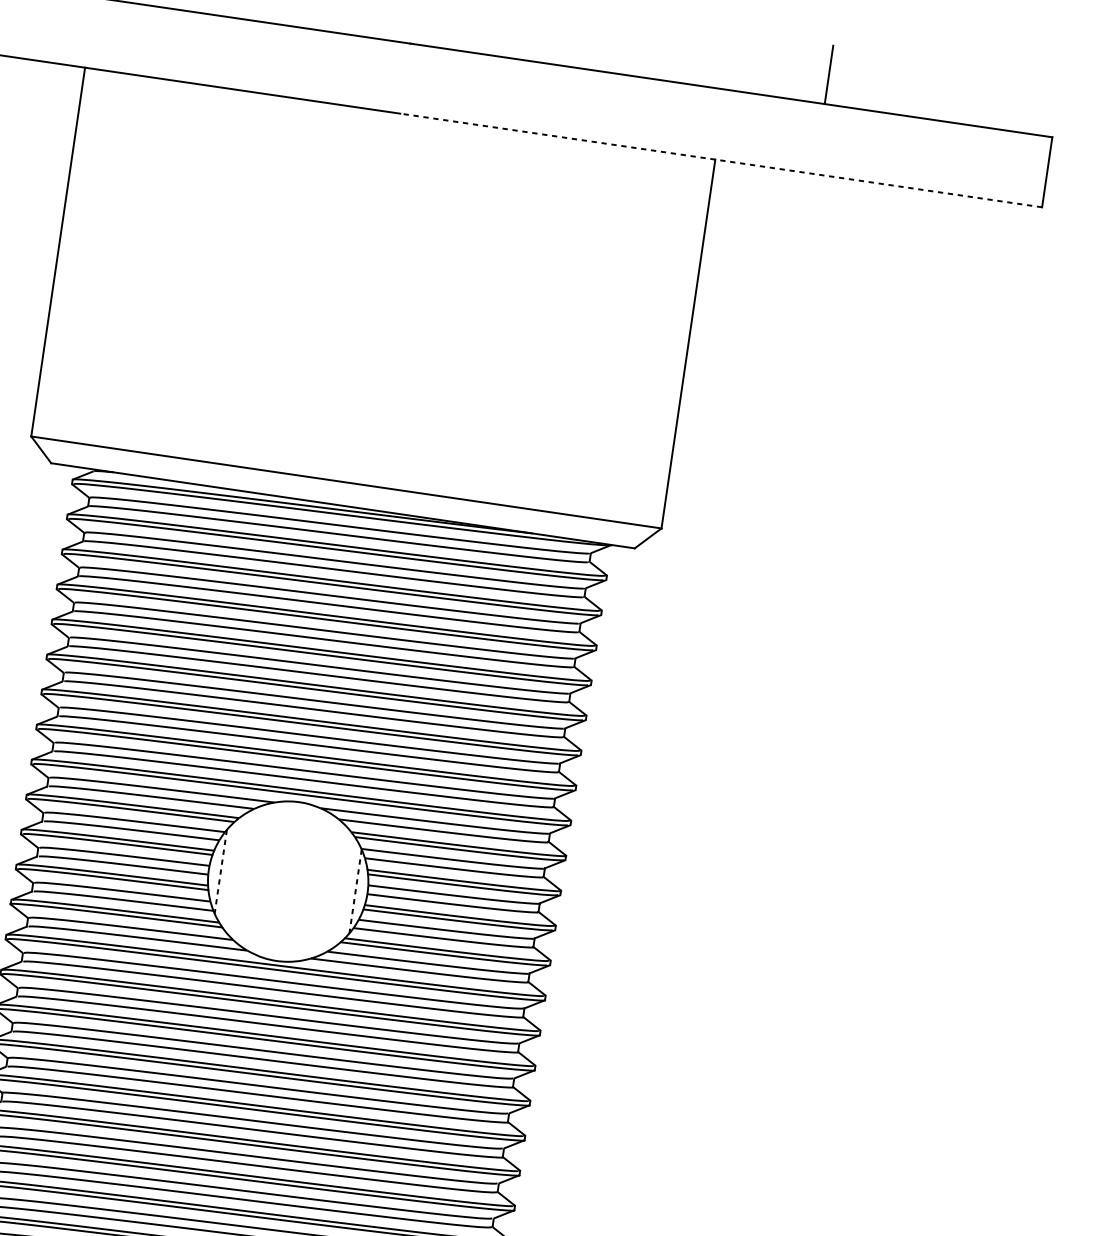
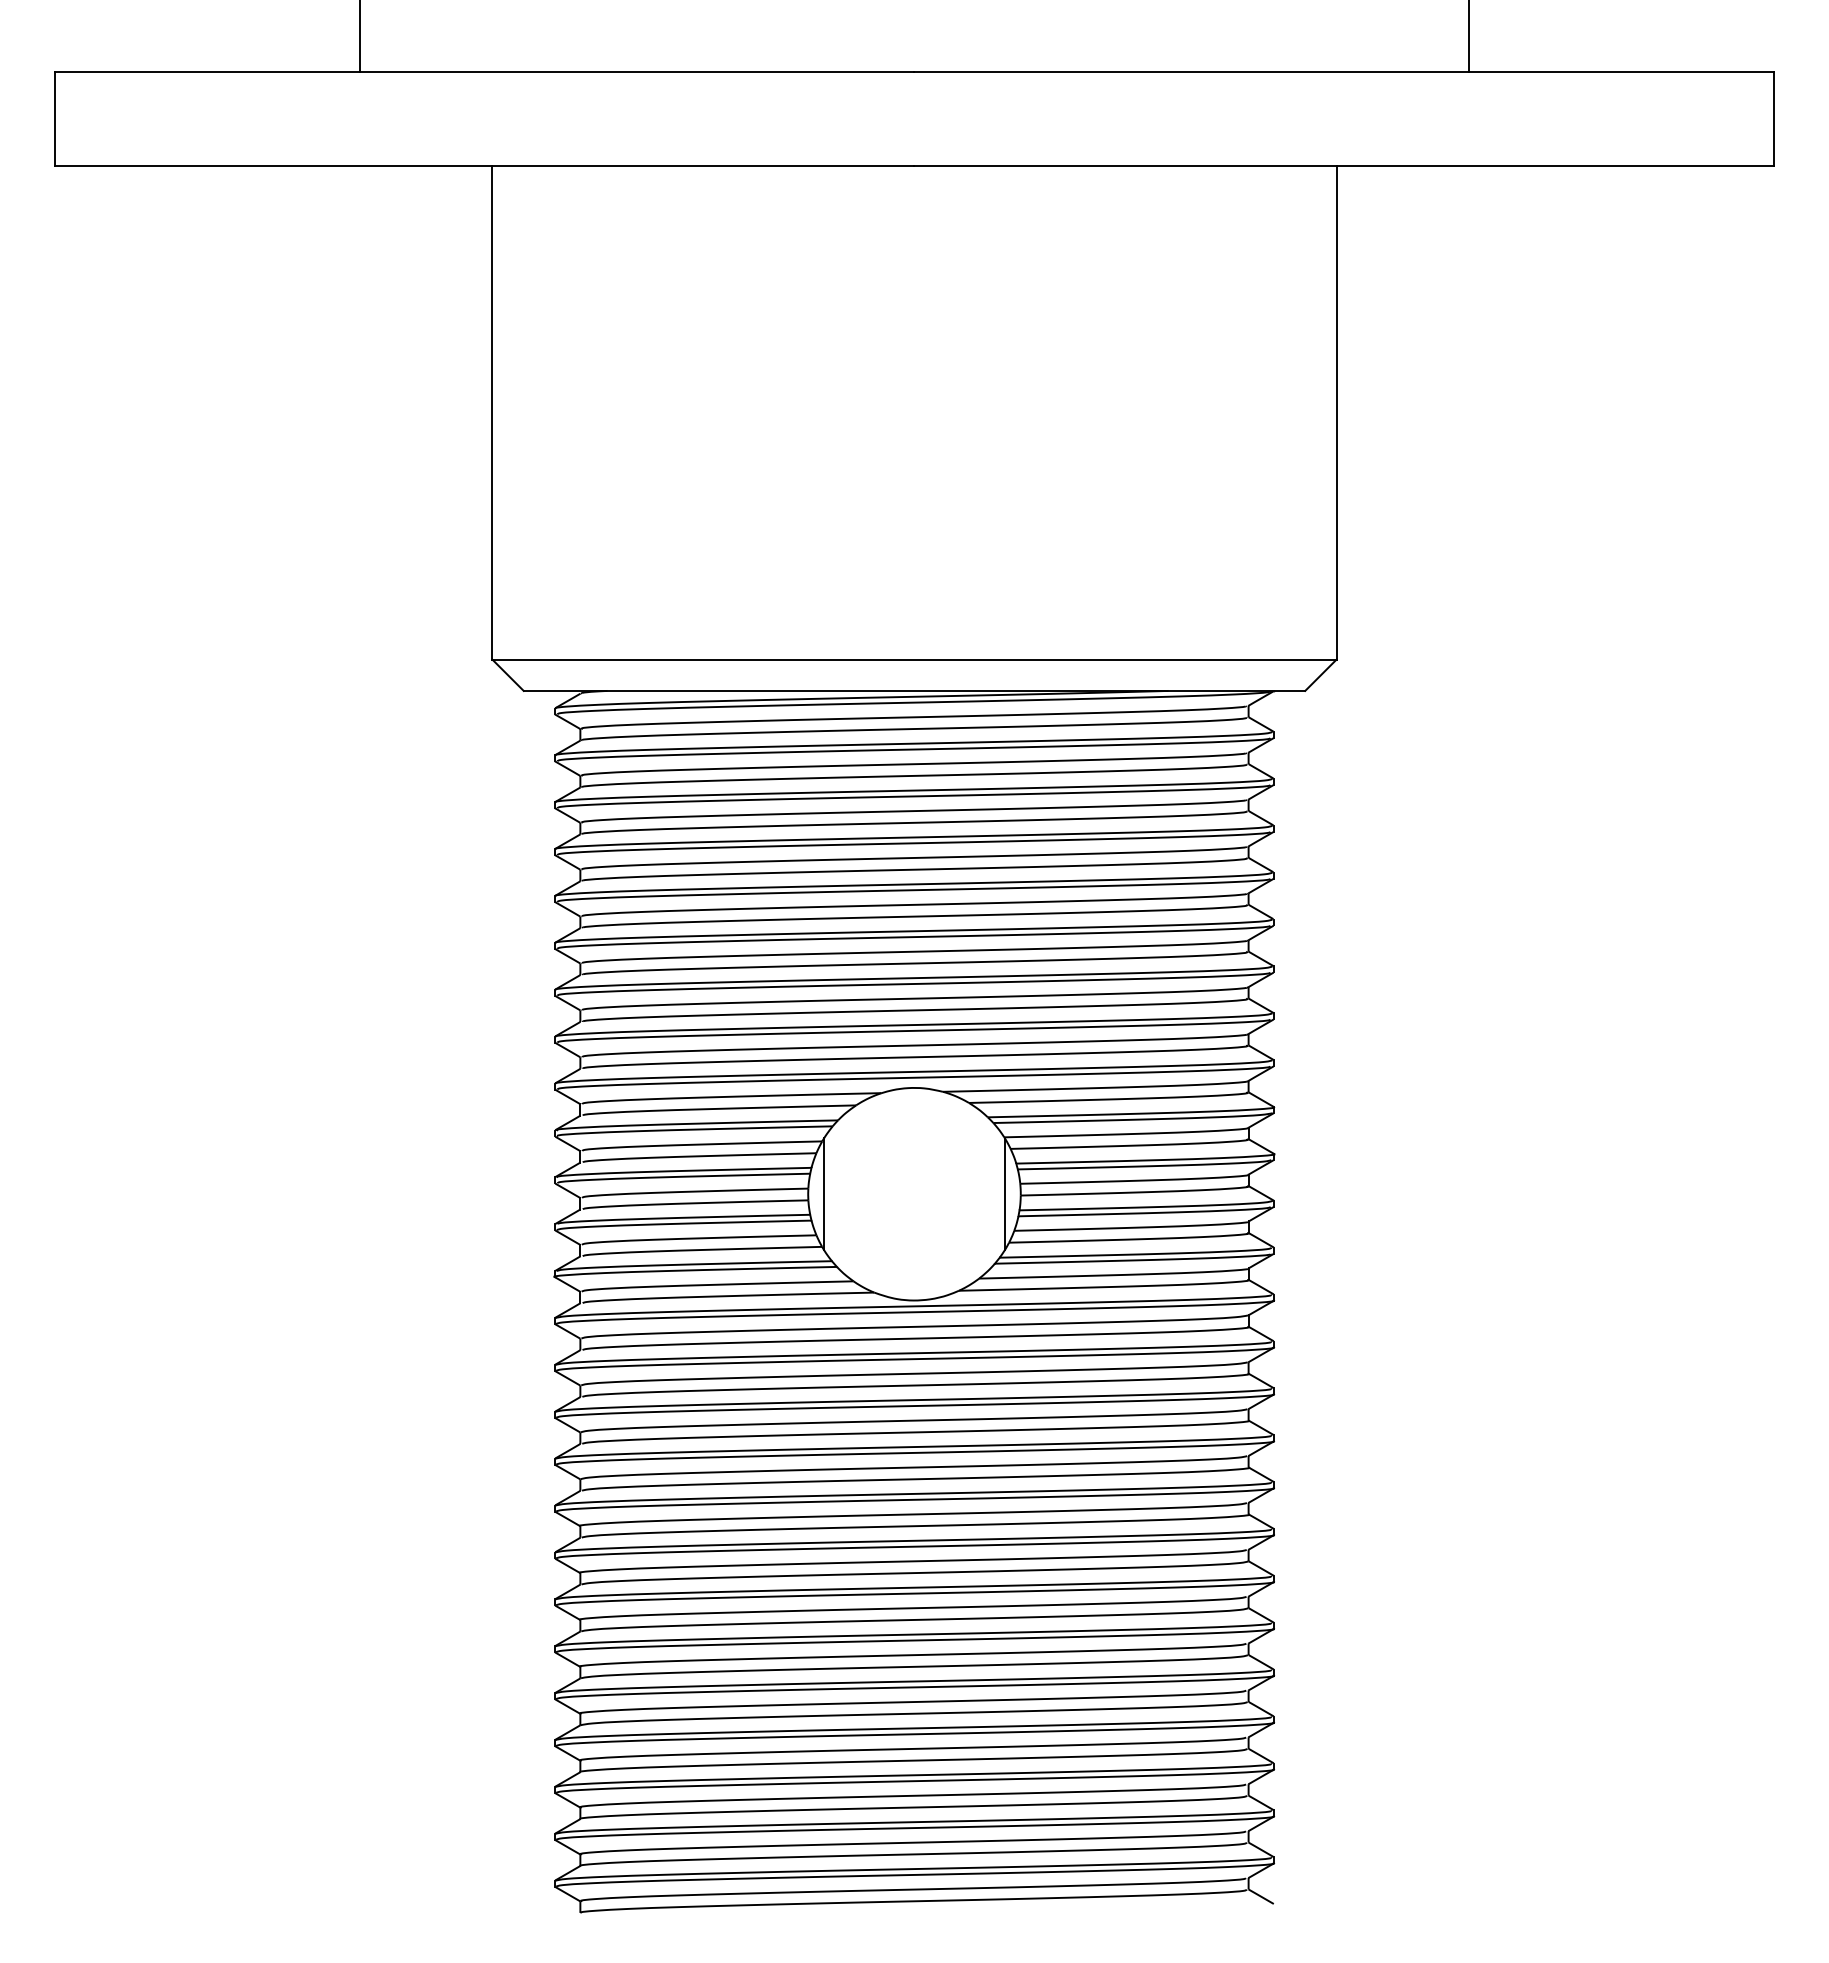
line: (721, 160) -> (1344, 165), dashed -> solid
line: (220, 872) -> (824, 1194), dashed -> solid
line: (355, 891) -> (1004, 1194), dashed -> solid

